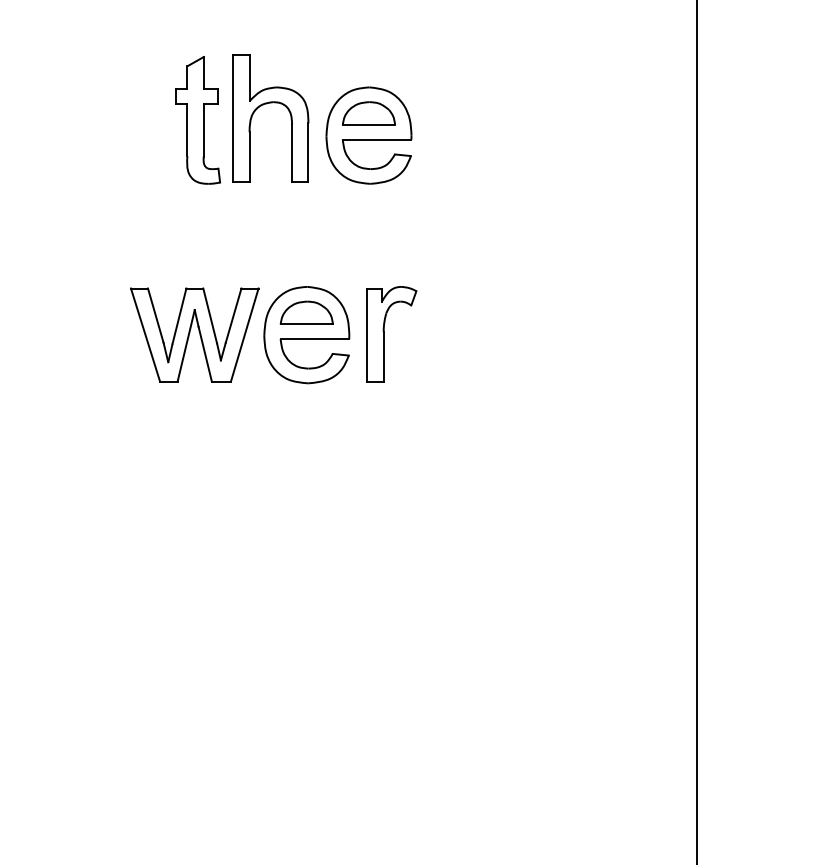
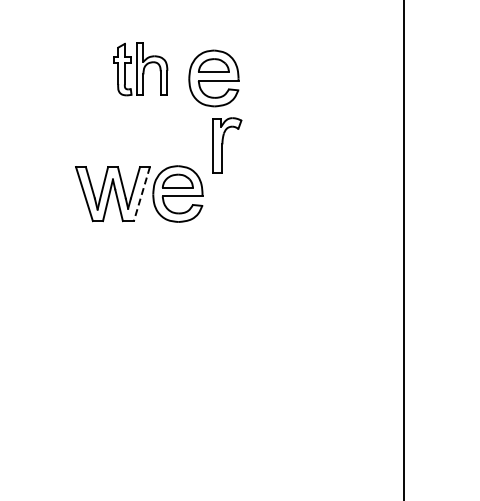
part: (242, 120) -> (140, 69), size x0.7
part: (392, 334) -> (227, 145), moved
line: (243, 335) -> (141, 194), solid -> dashed

